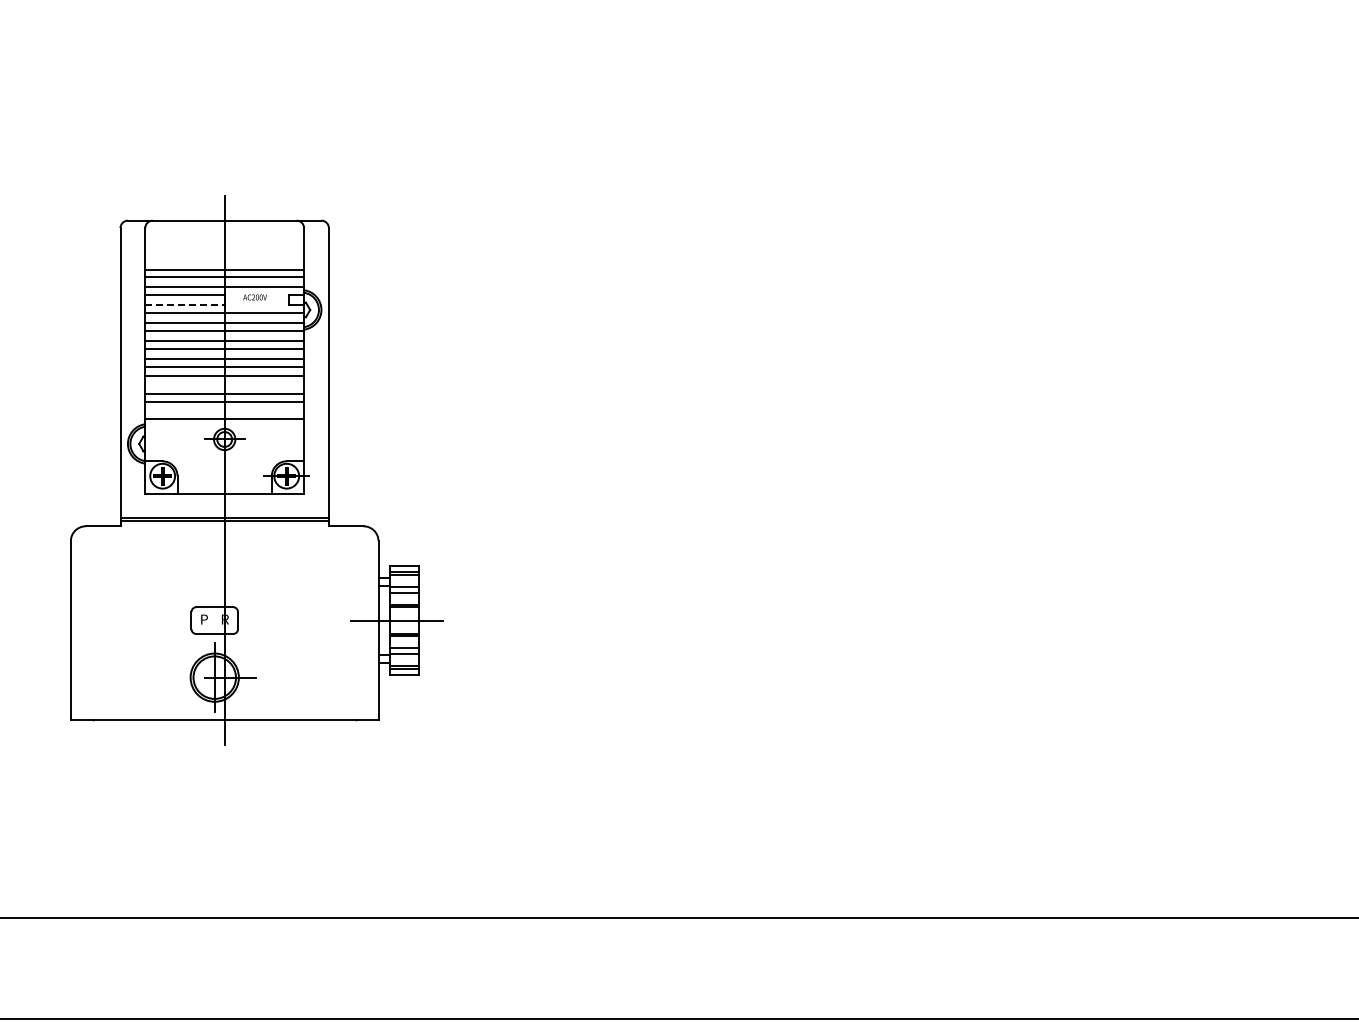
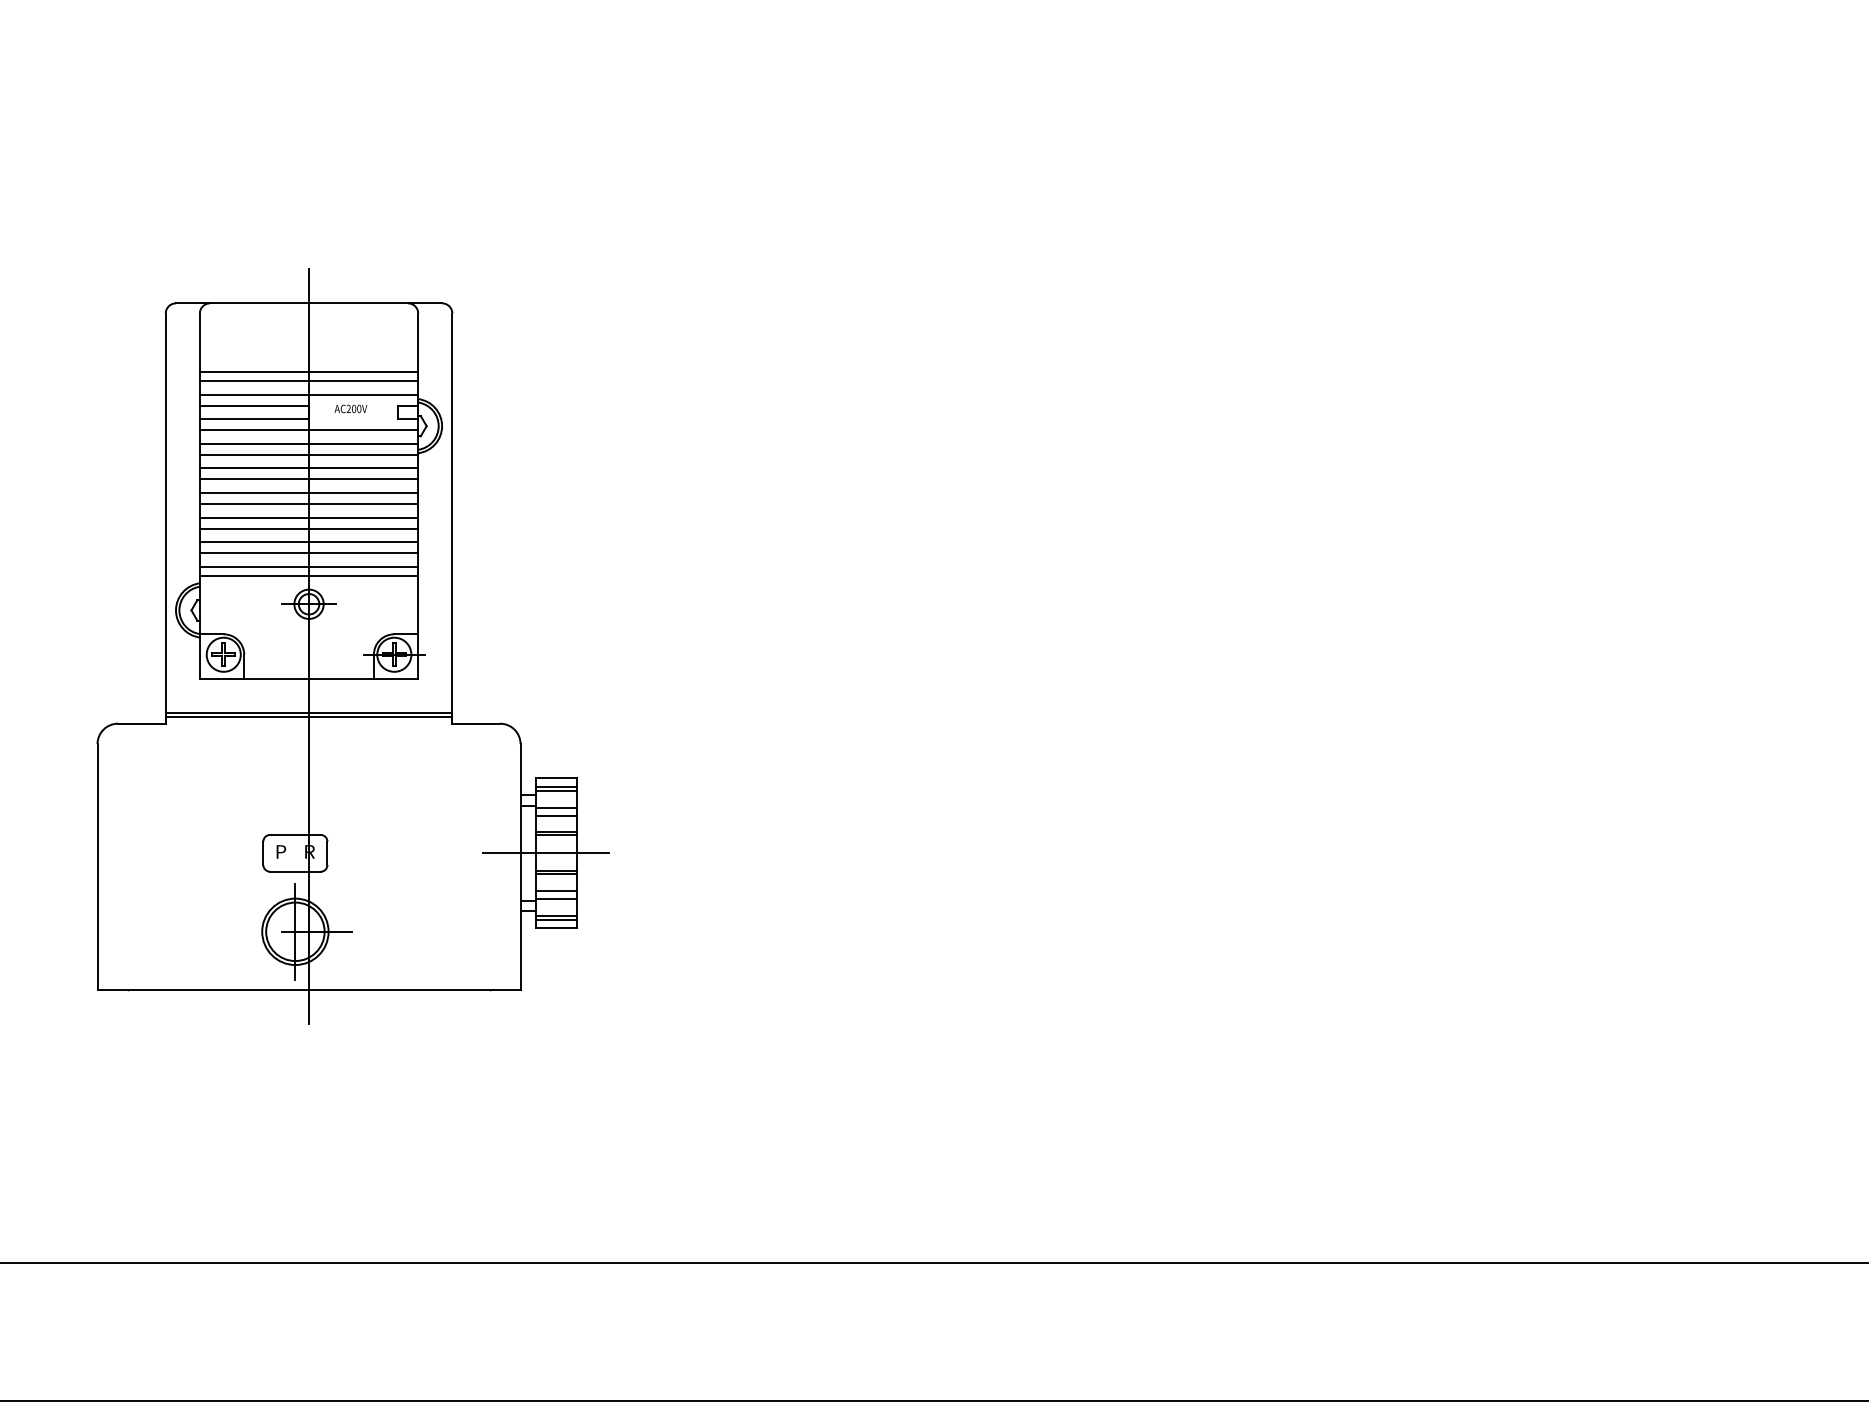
line: (185, 305) -> (255, 420), dashed -> solid
line: (224, 384) -> (308, 528), added
line: (224, 412) -> (308, 567), added

